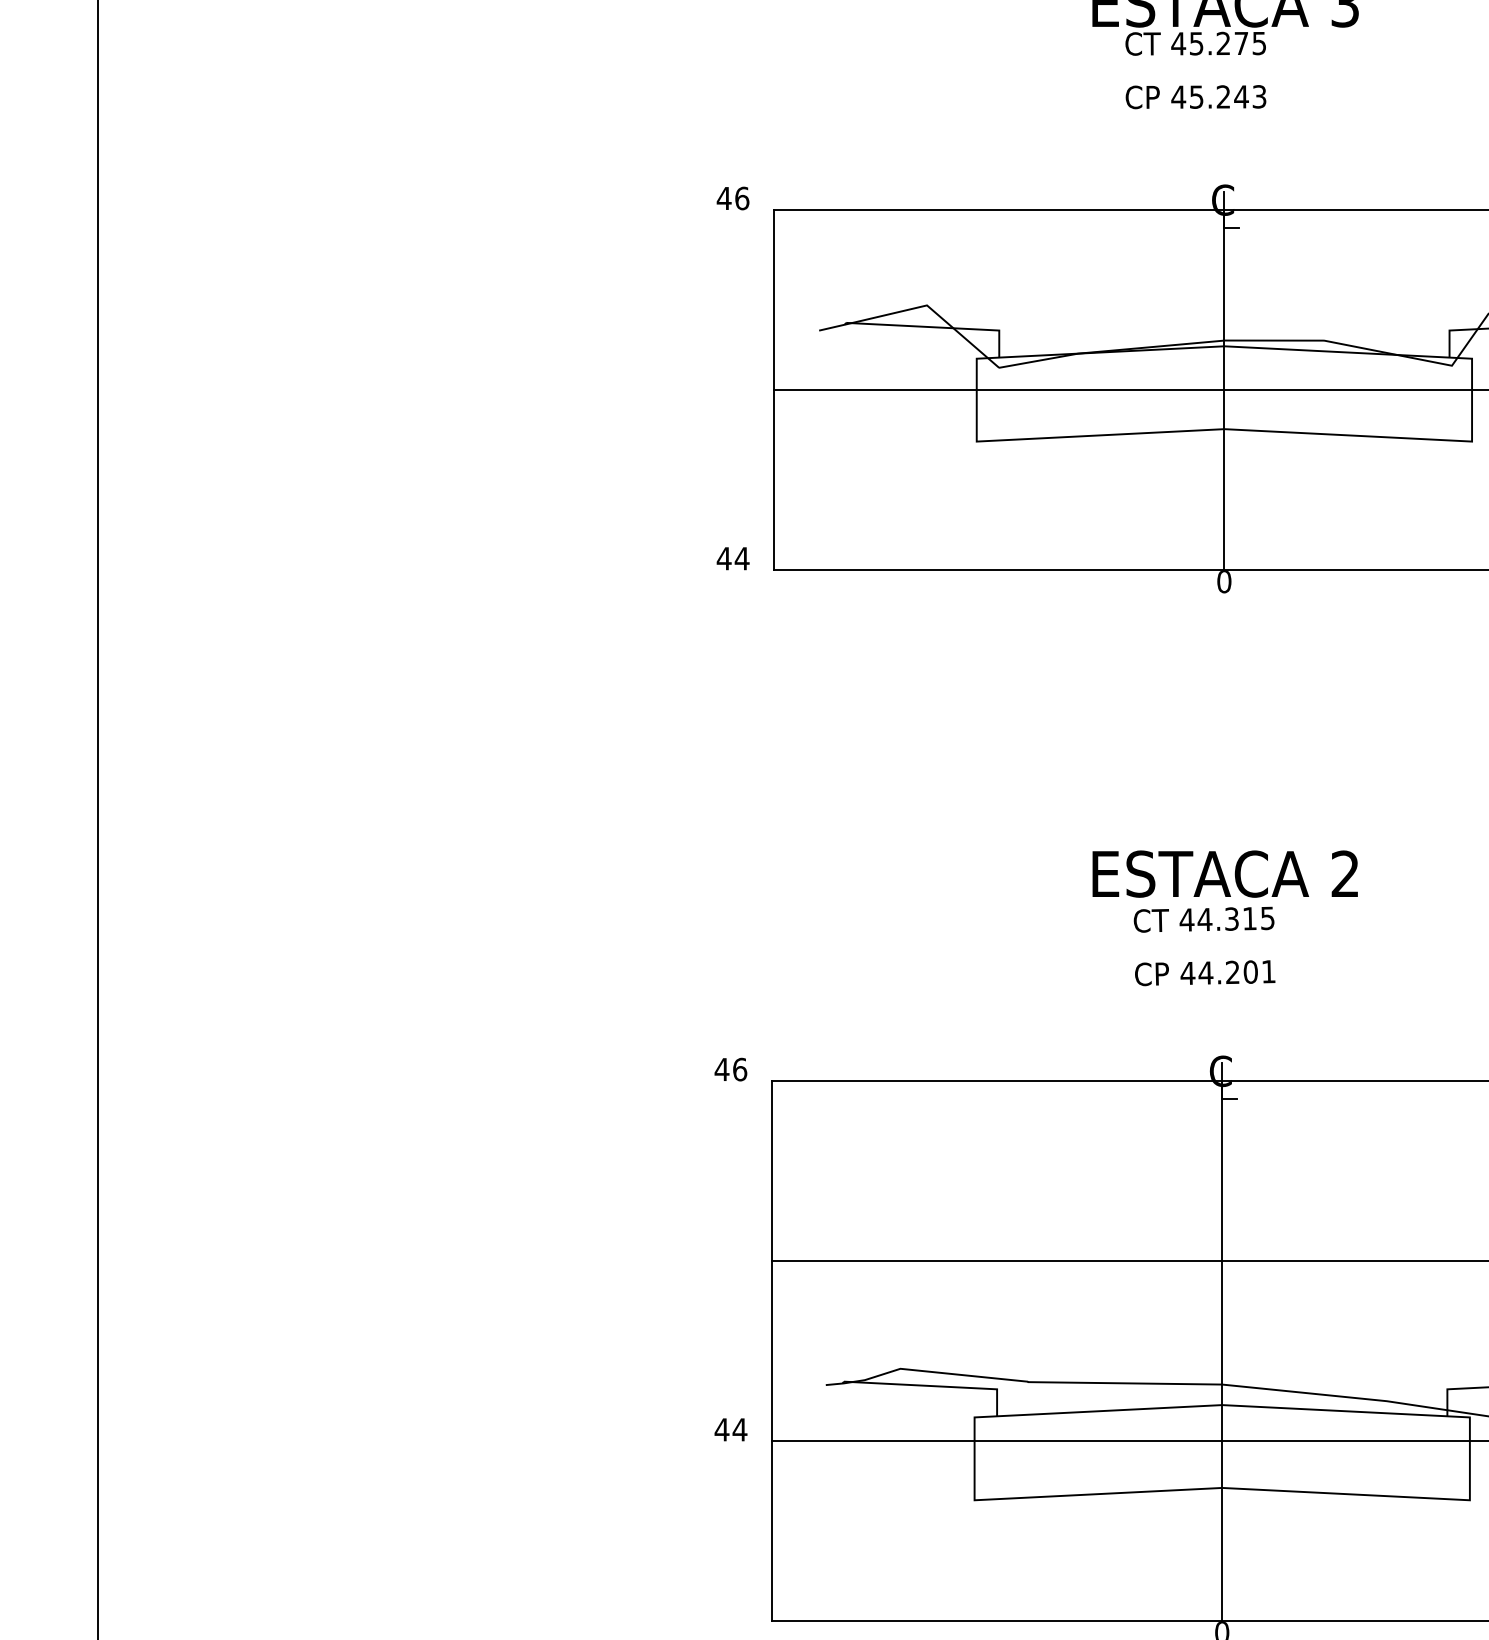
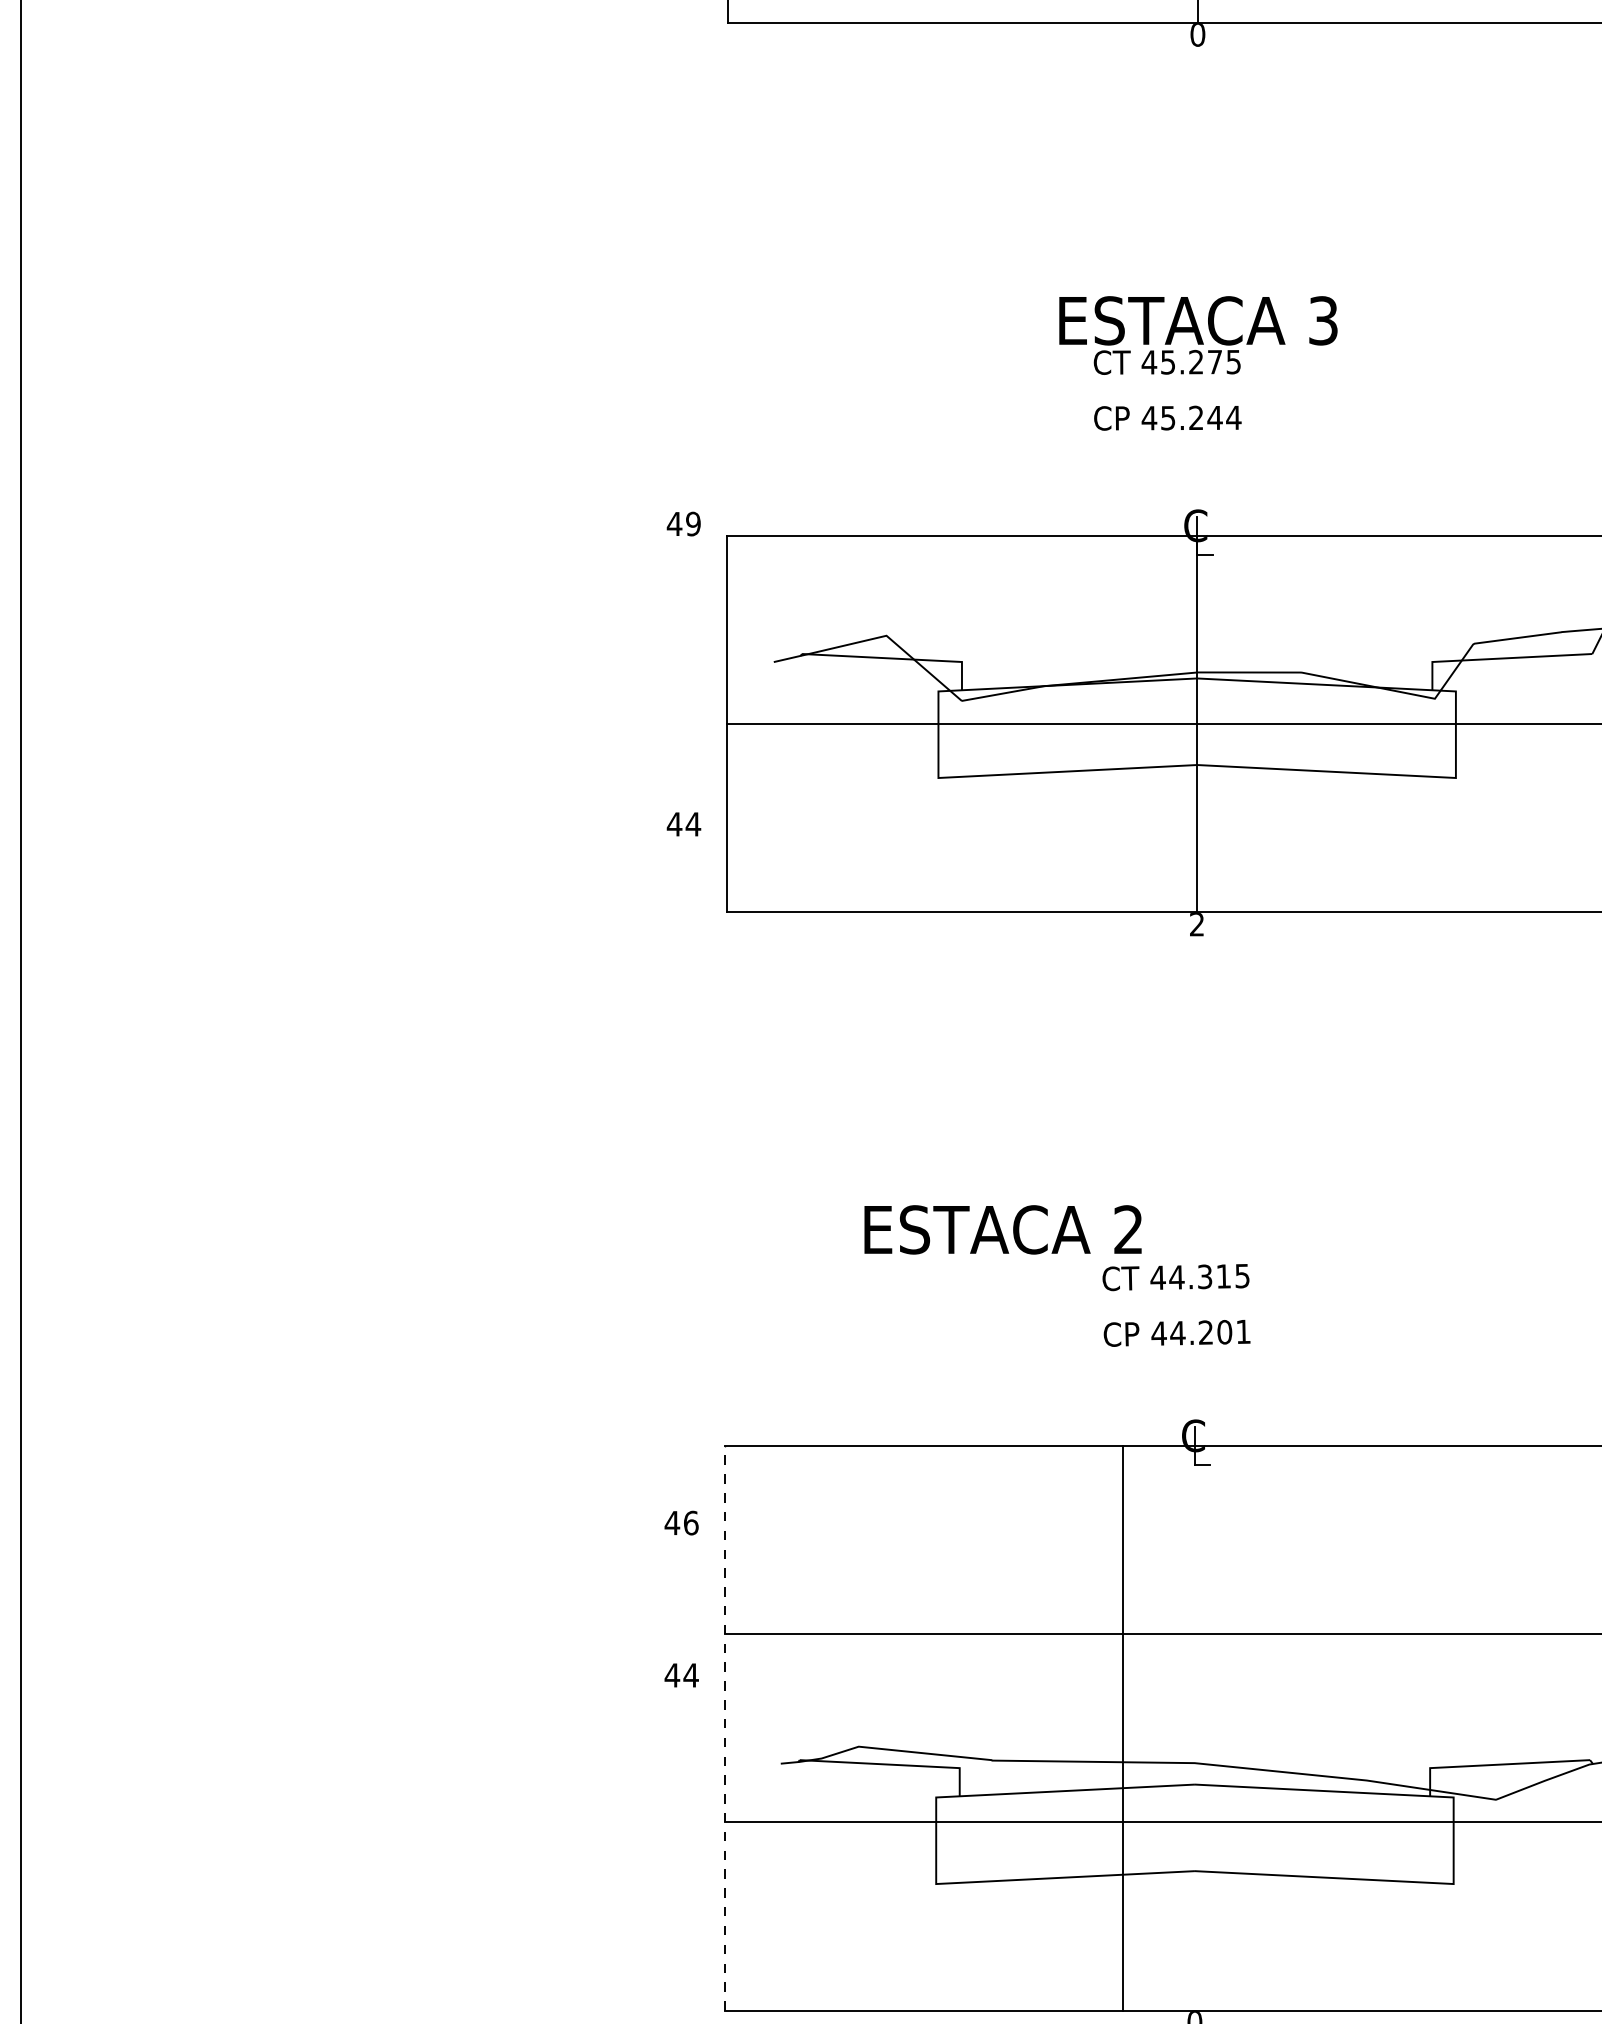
text: (1259, 96) -> (1233, 417), 45.243 -> 45.244
text: (742, 197) -> (693, 523), 46 -> 49
text: (732, 558) -> (683, 824), moved
text: (1223, 581) -> (1196, 924), 0 -> 2
text: (1224, 873) -> (1002, 1229), moved
text: (730, 1069) -> (681, 1522), moved
line: (771, 1350) -> (724, 1727), solid -> dashed
line: (1221, 1351) -> (1122, 1728), moved
text: (730, 1429) -> (681, 1675), moved

